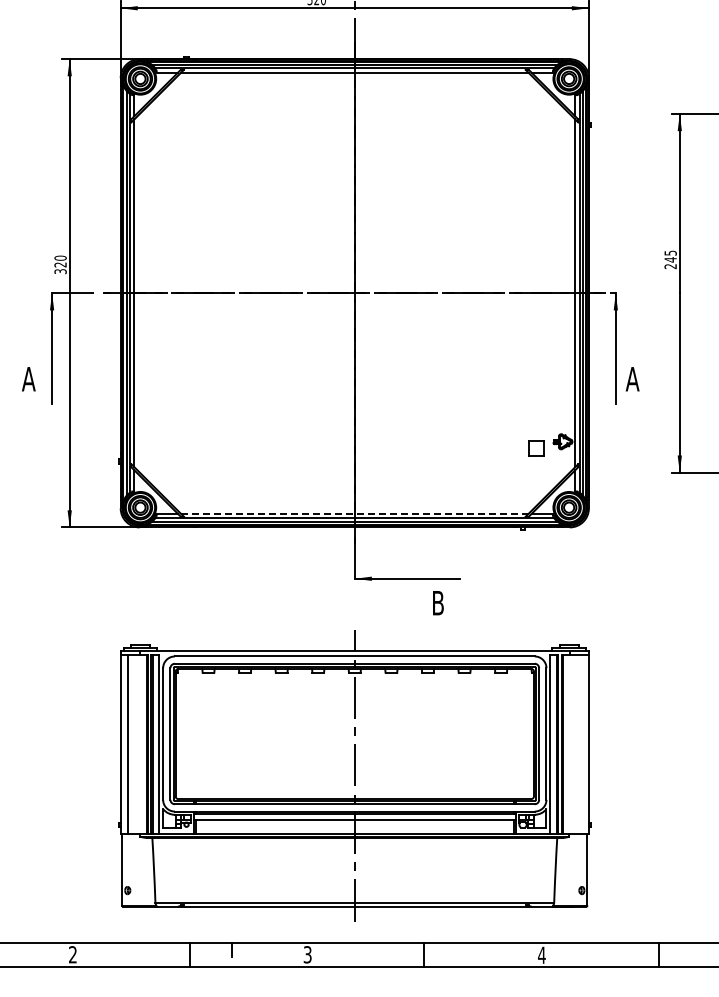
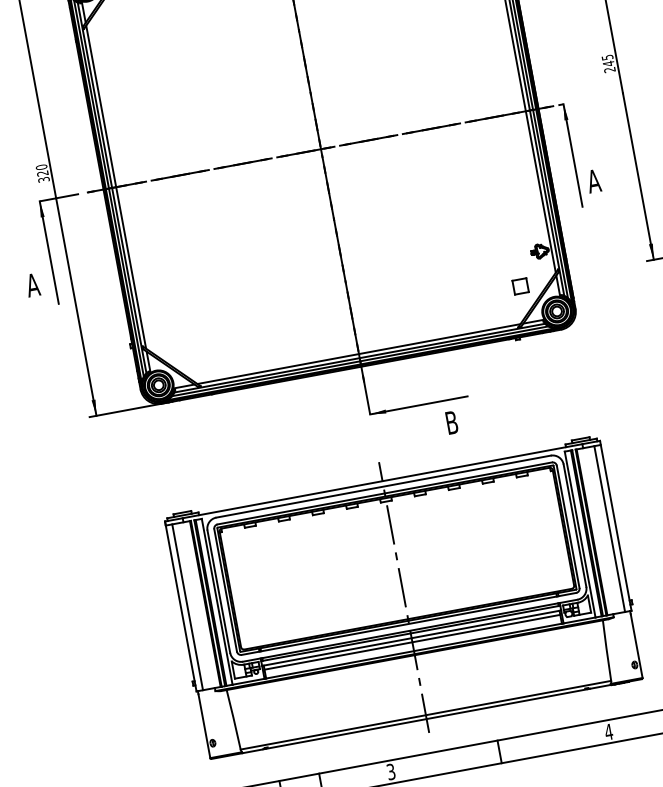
part: (536, 448) -> (521, 286), moved
line: (354, 513) -> (358, 353), dashed -> solid
line: (581, 744) -> (609, 529), added
line: (354, 823) -> (412, 641), added

